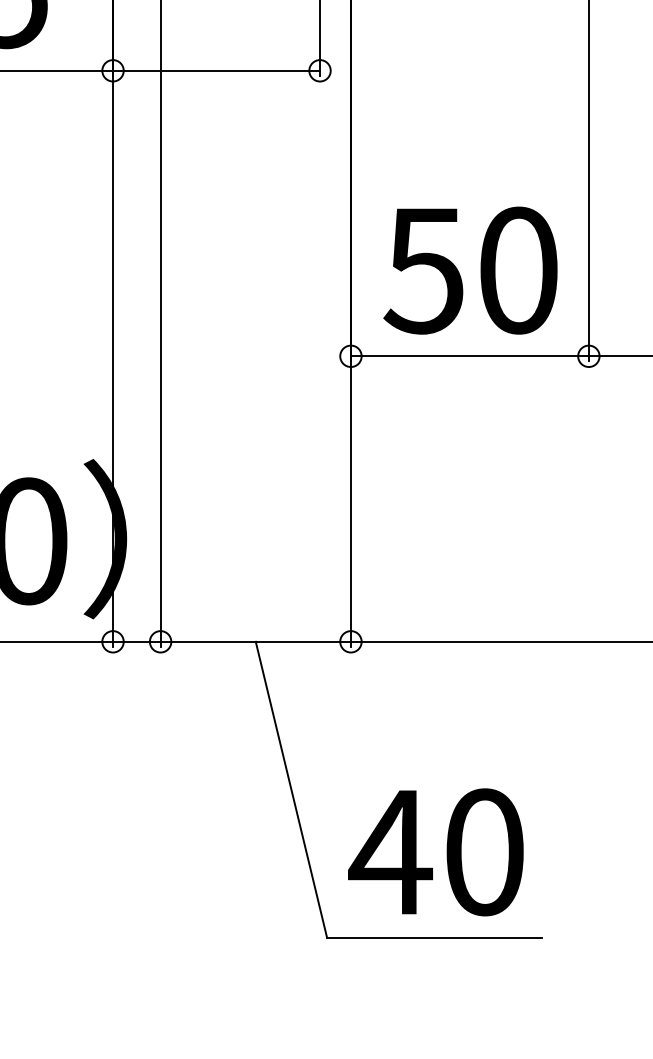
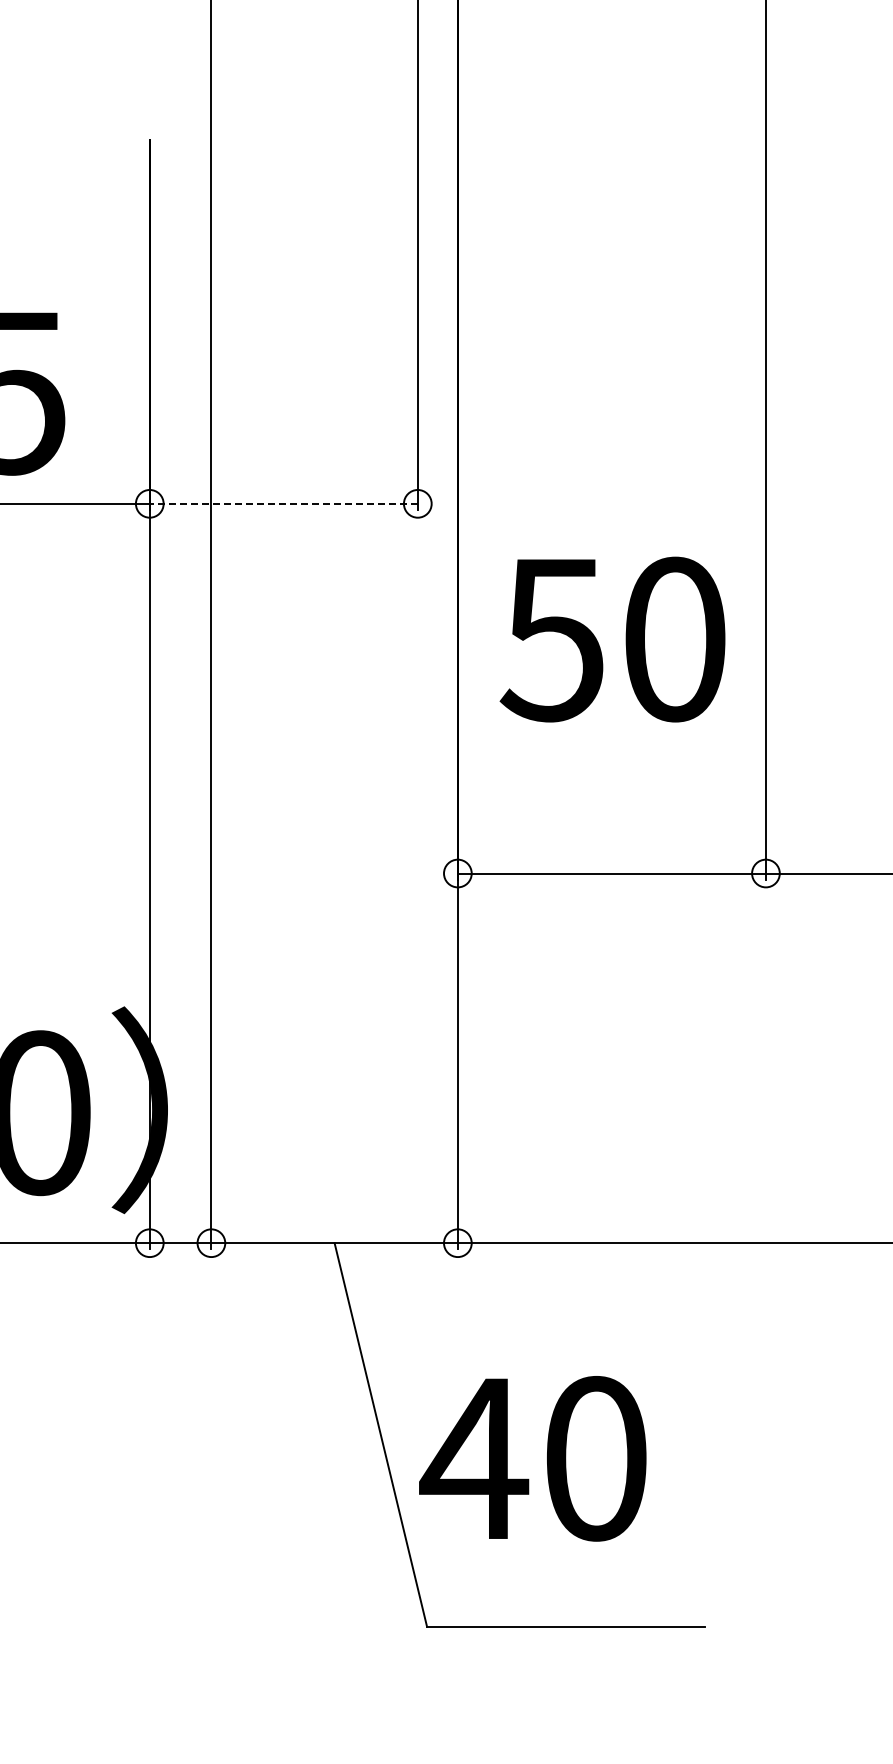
line: (216, 70) -> (283, 503), solid -> dashed
text: (470, 270) -> (612, 639), moved
text: (435, 852) -> (532, 1458), moved

